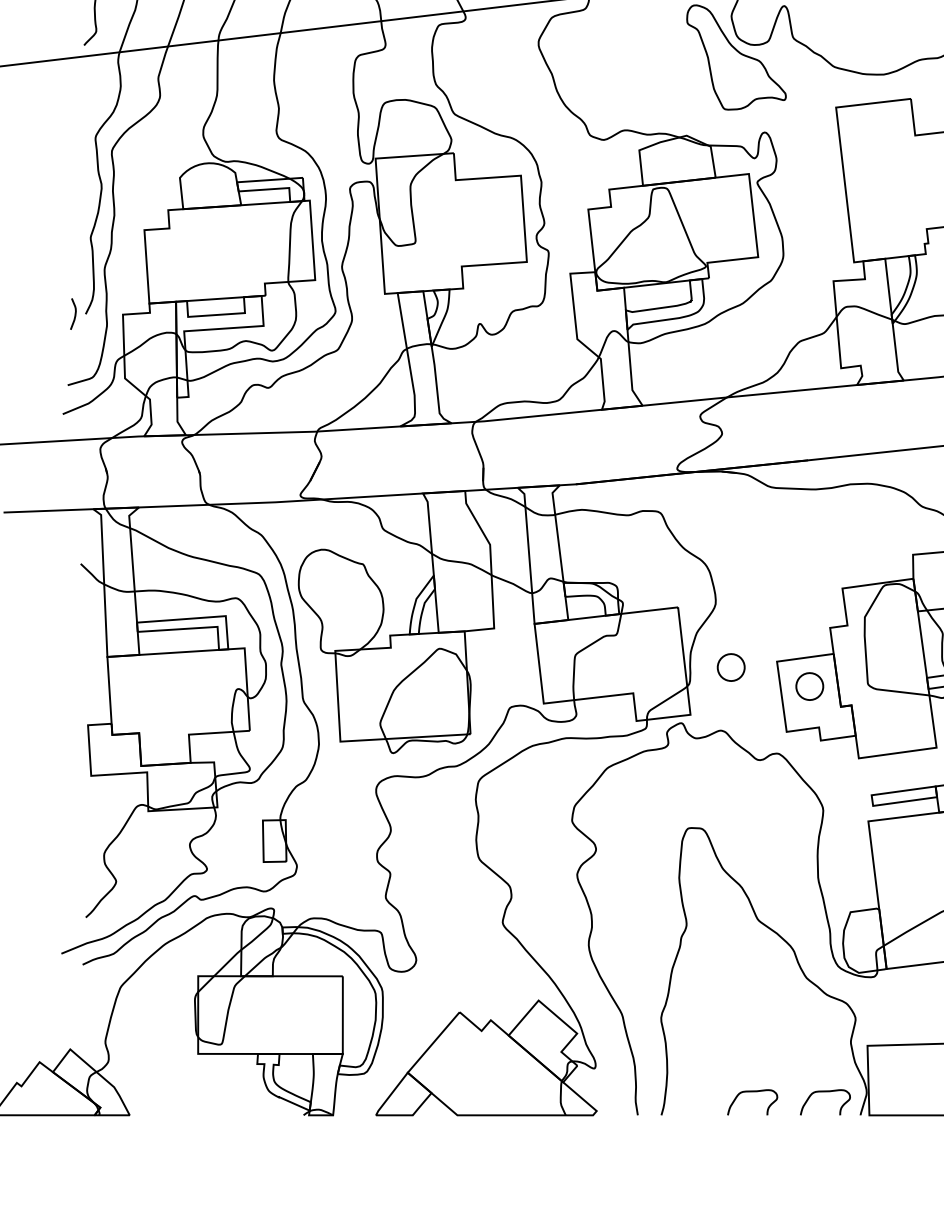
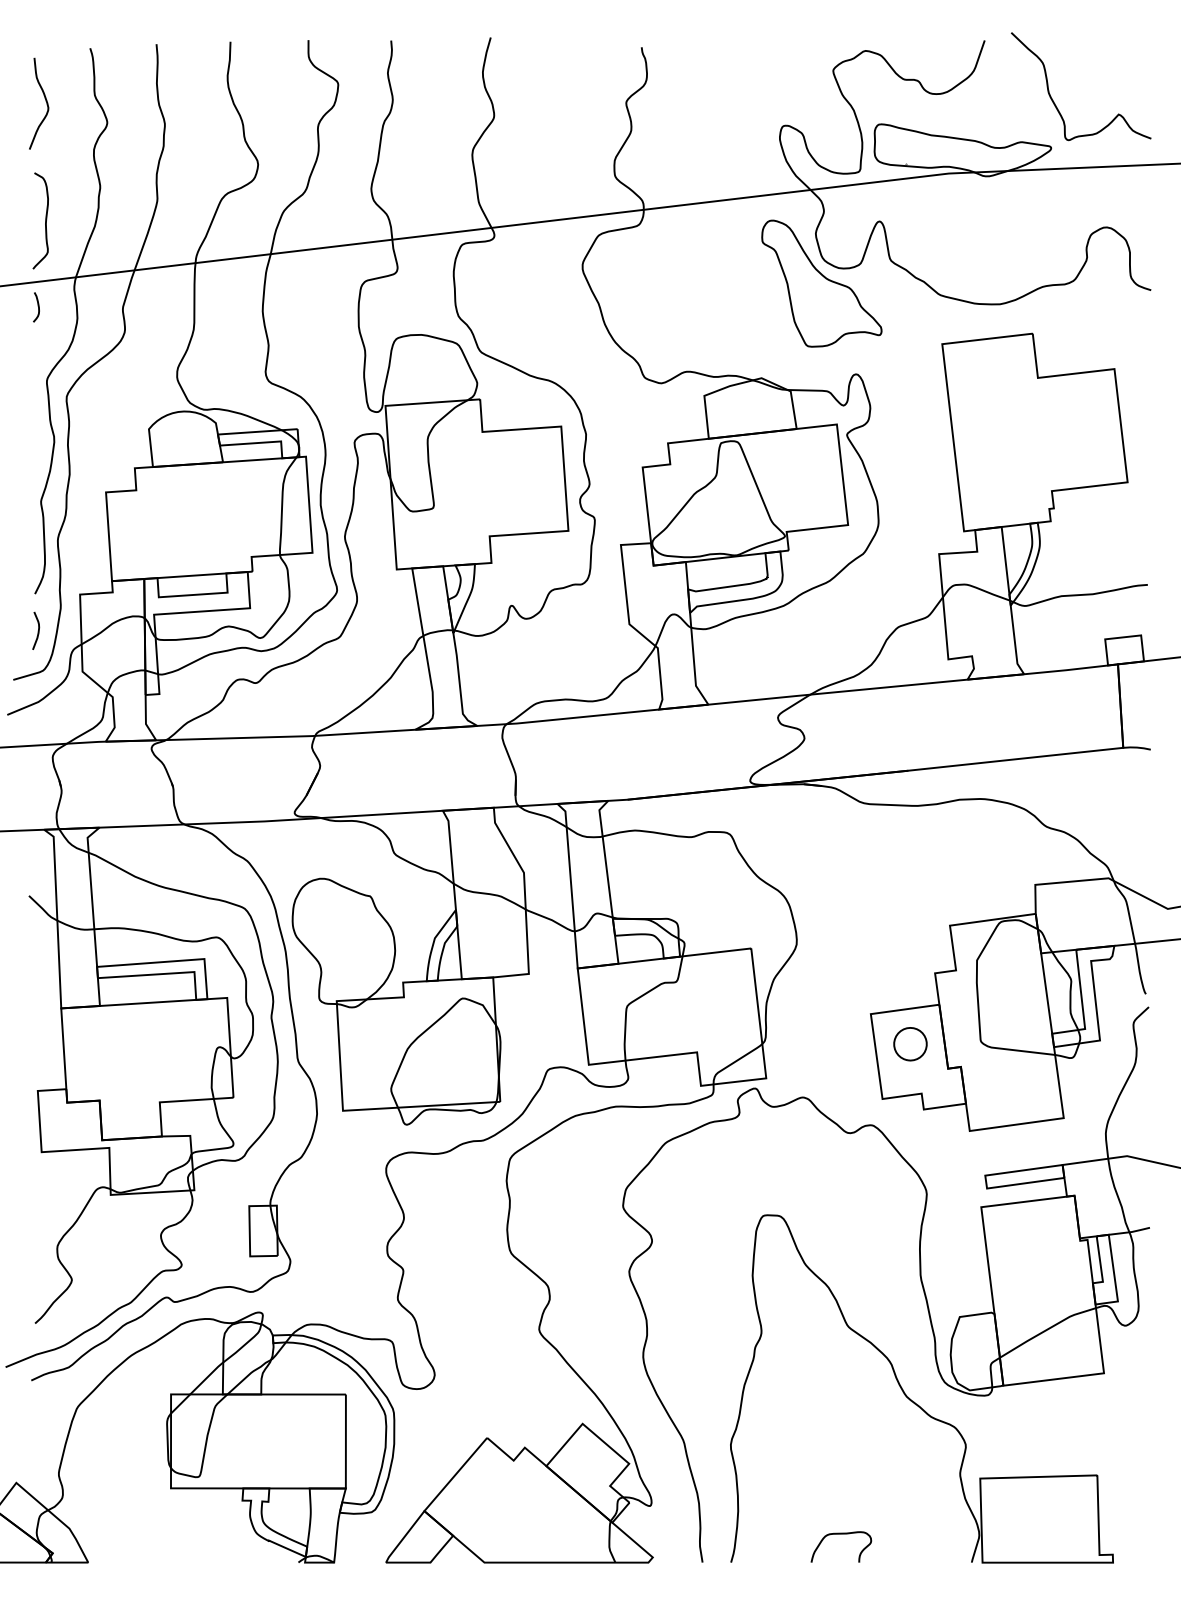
curve: (87, 76) -> (37, 306), added
curve: (74, 314) -> (37, 631), moved
part: (731, 667) -> (815, 1021), removed
curve: (825, 1092) -> (929, 1534), removed

